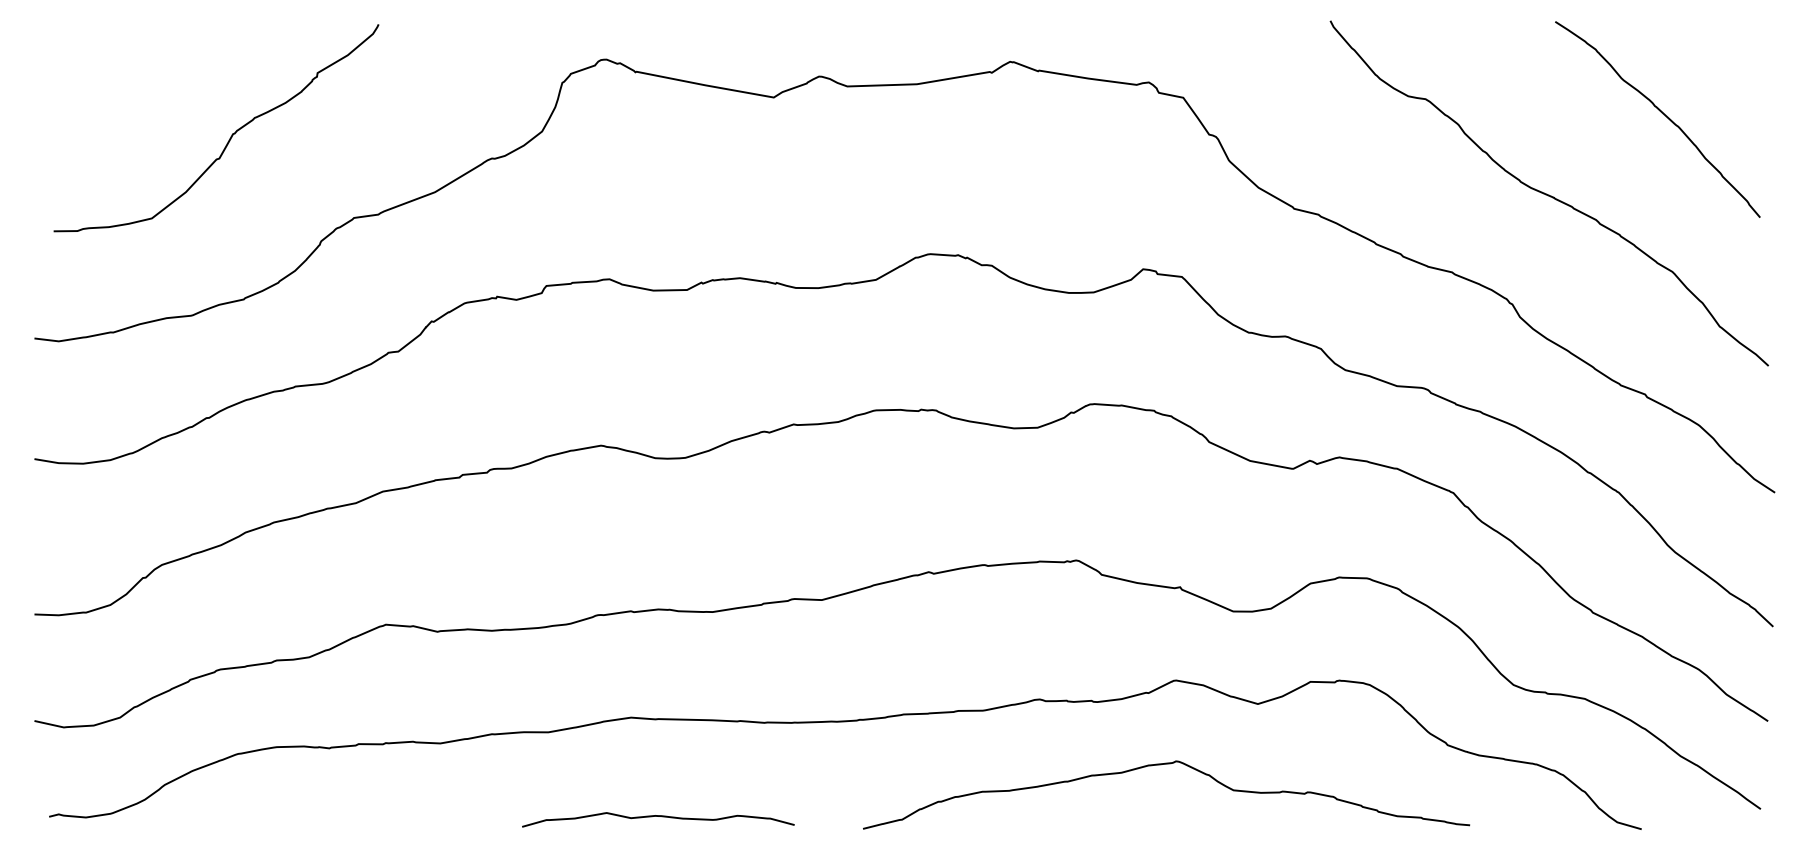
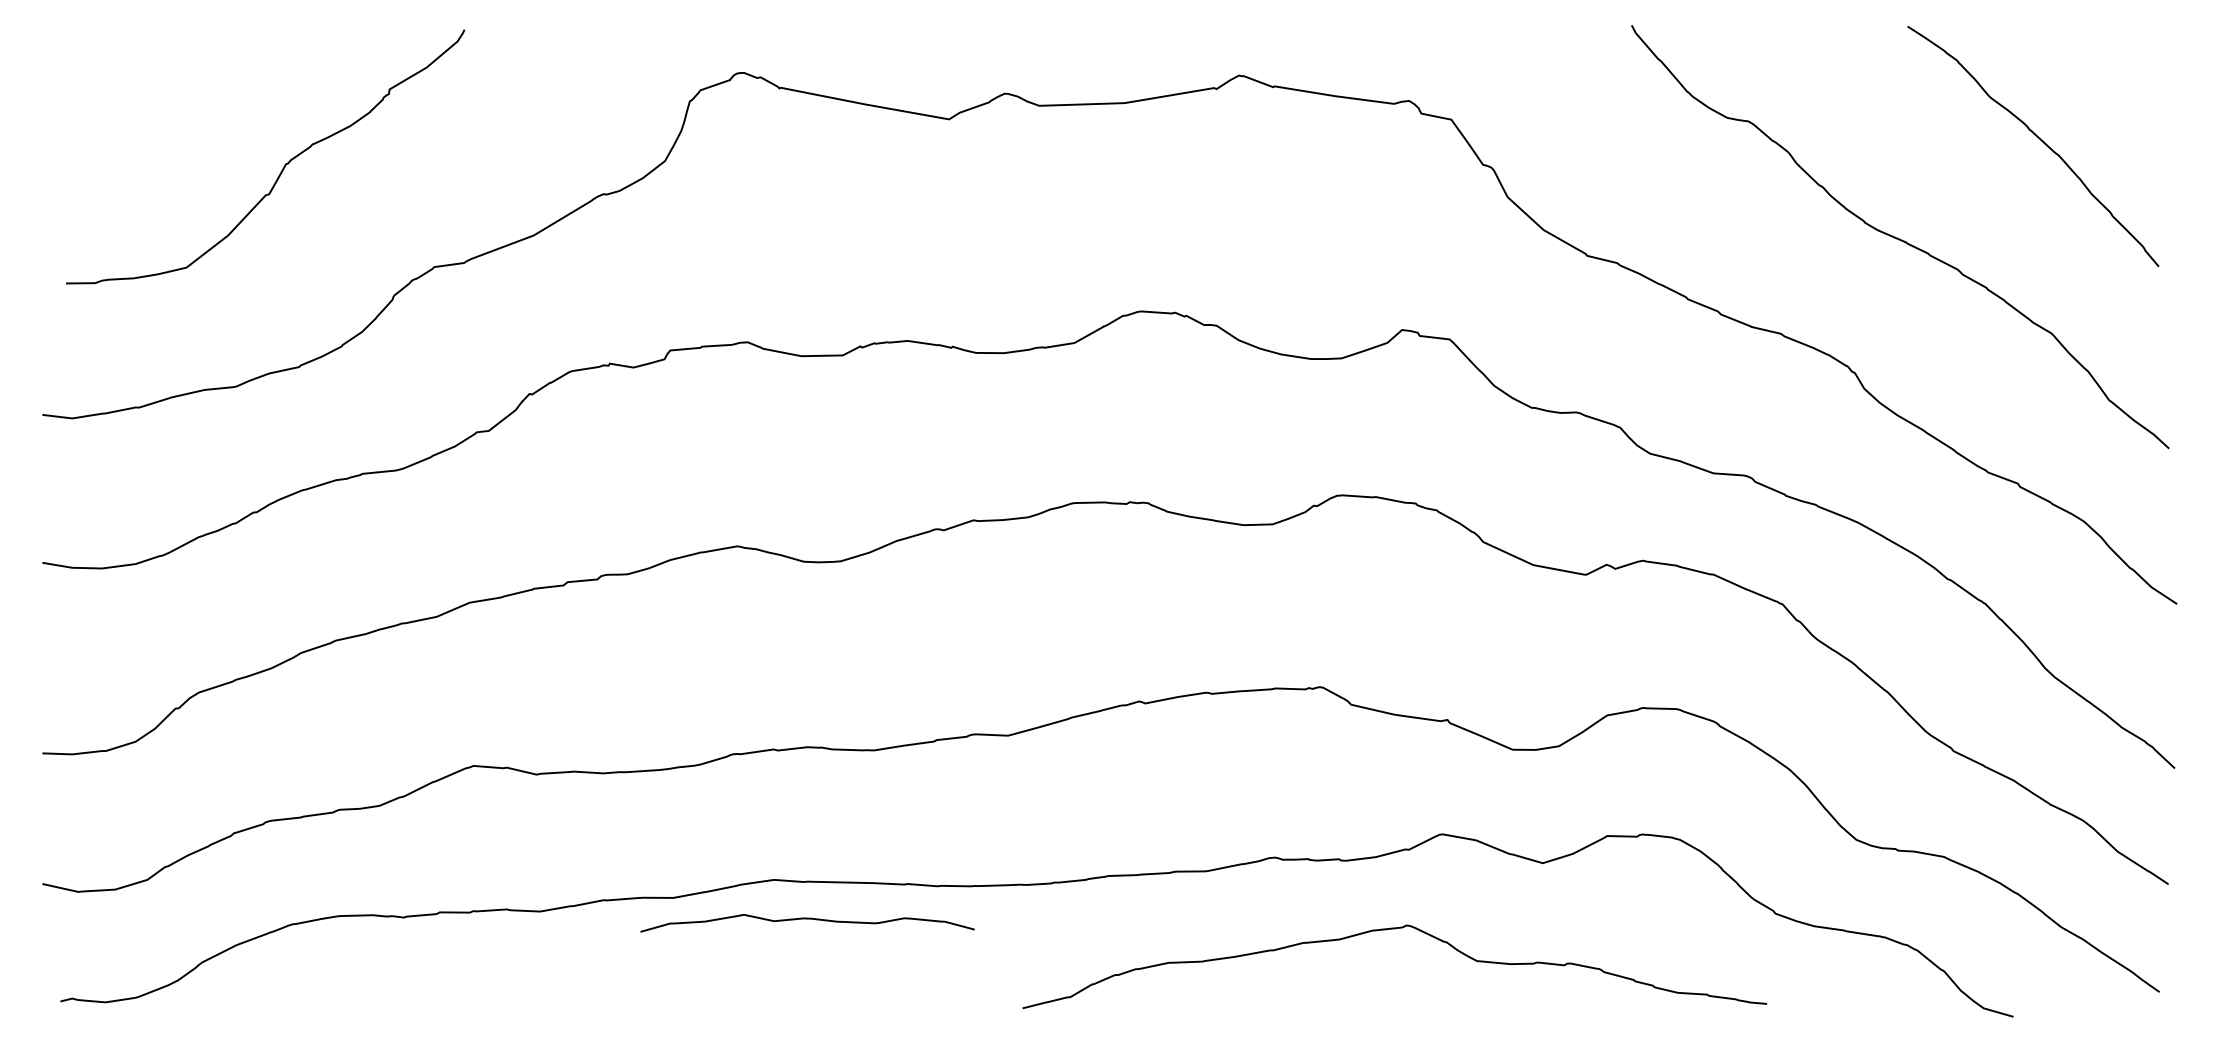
curve: (1159, 765) -> (1386, 930), moved
curve: (658, 816) -> (807, 919), moved

